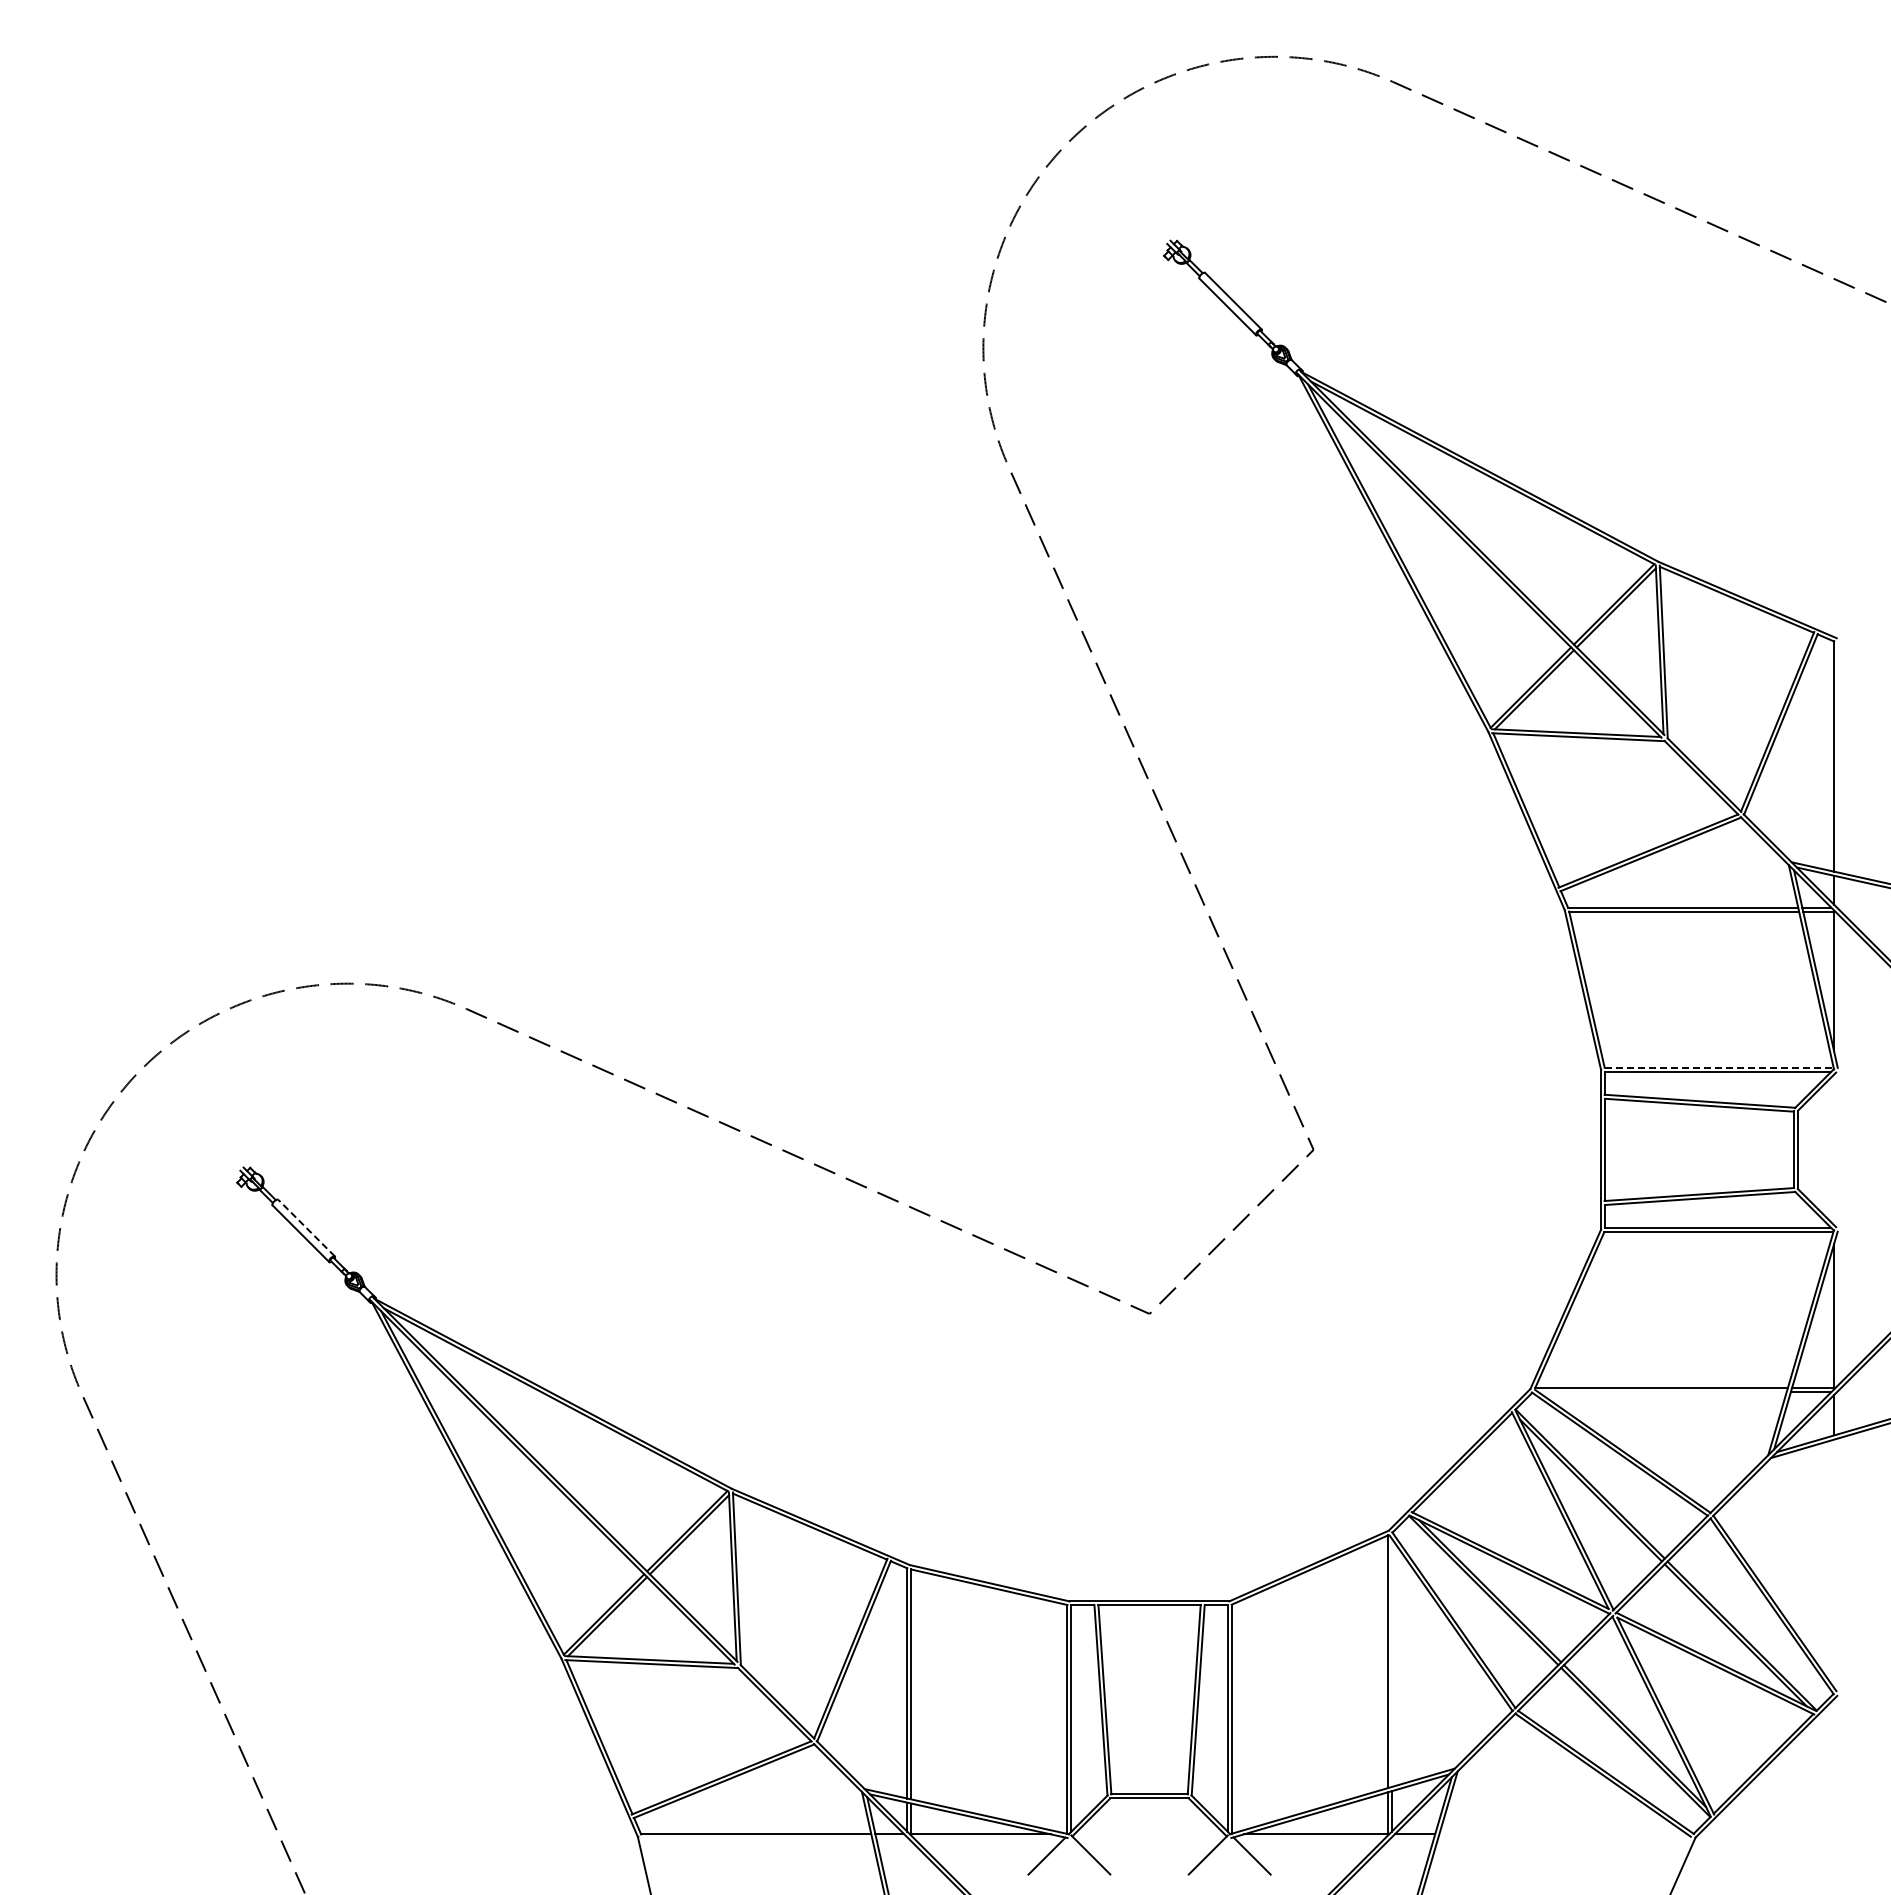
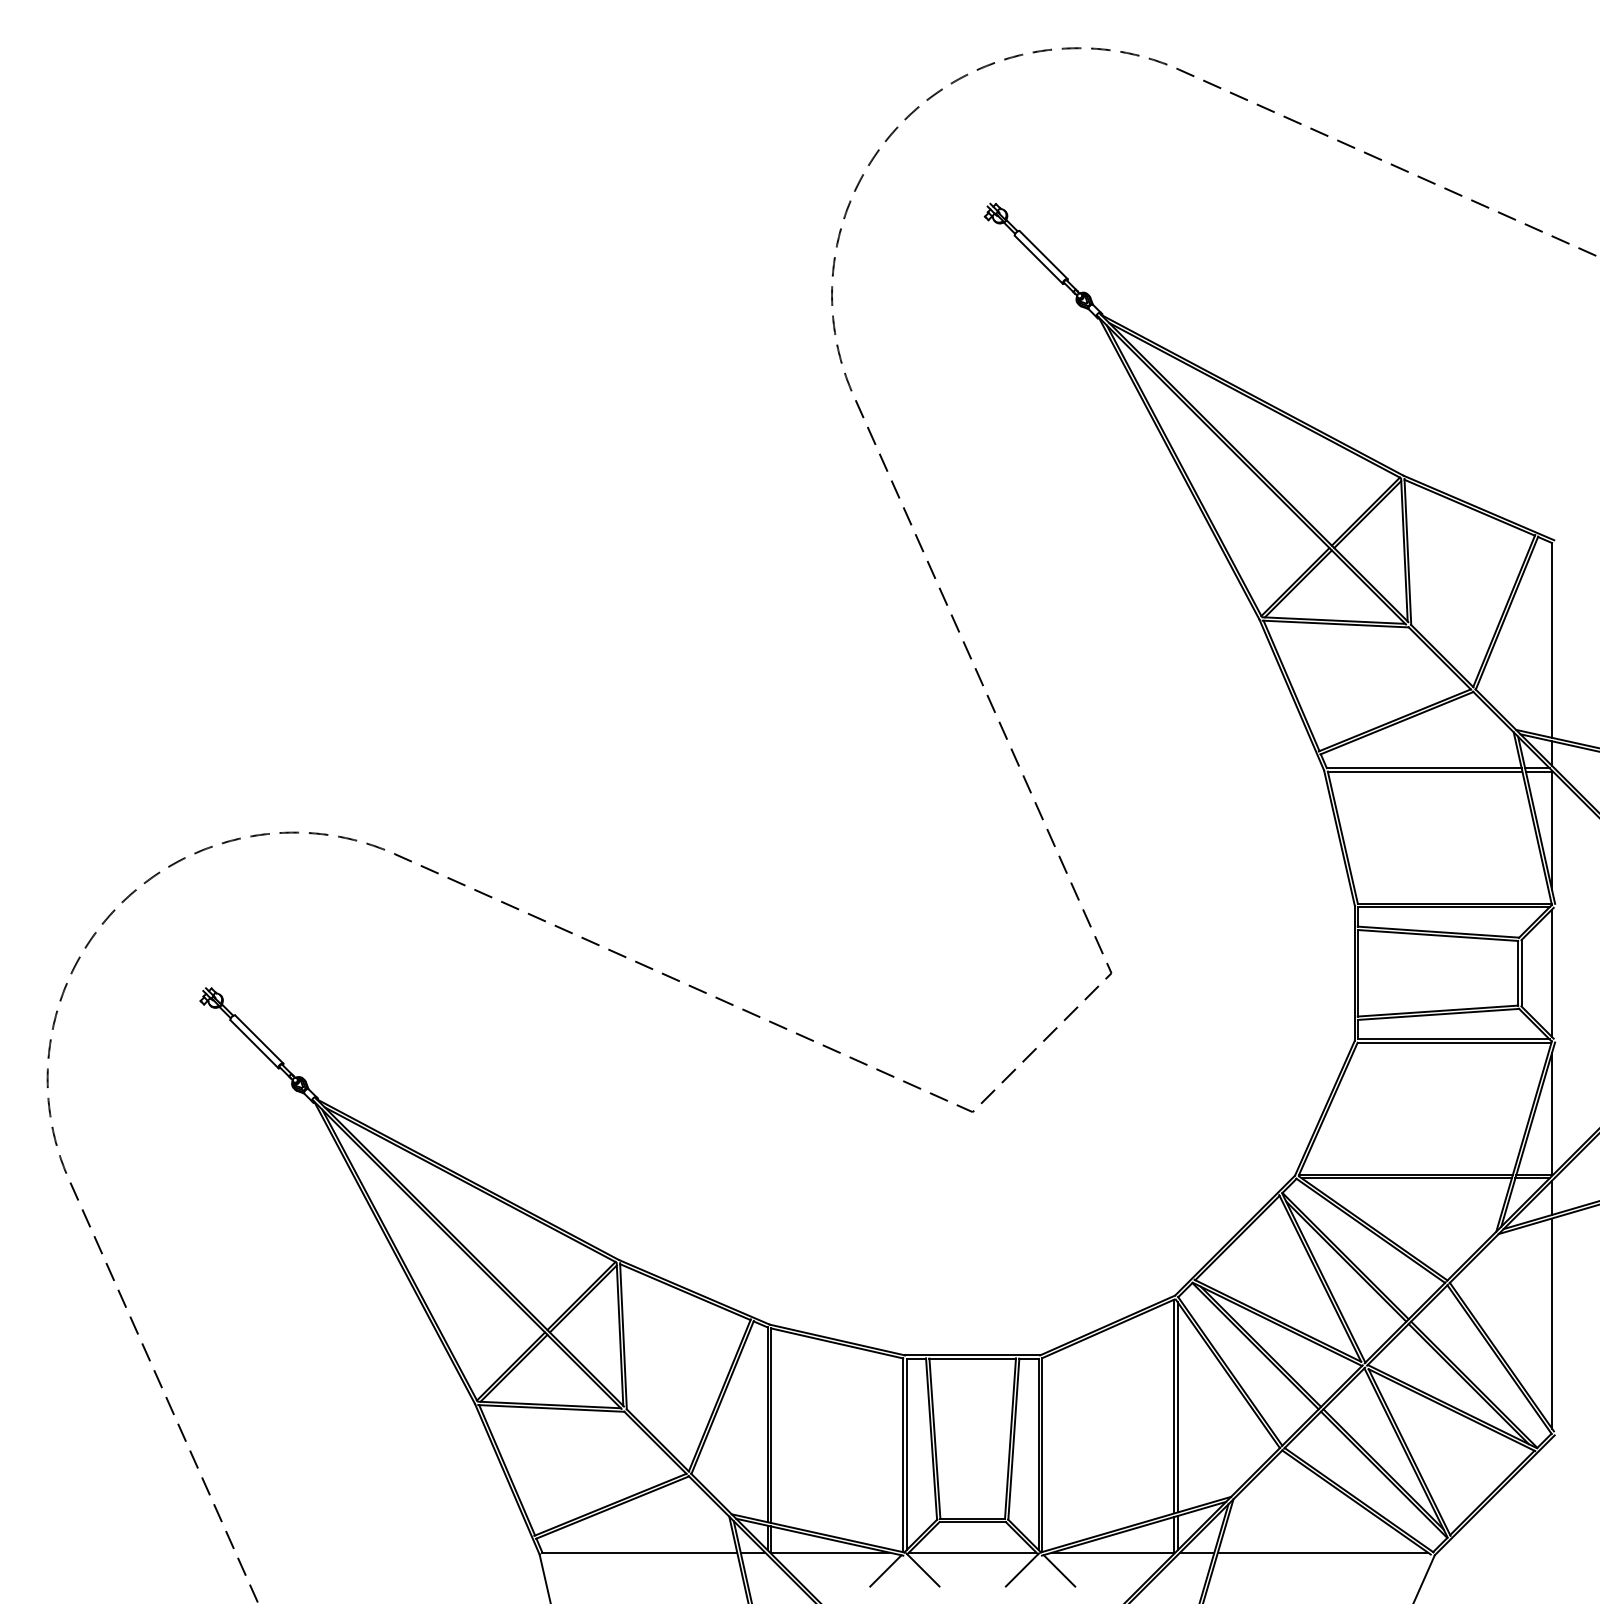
line: (1719, 1067) -> (1455, 903), dashed -> solid
line: (1834, 1149) -> (1552, 972), added
line: (306, 1227) -> (259, 1038), dashed -> solid
line: (1662, 1392) -> (1406, 1178), added
line: (1834, 1563) -> (1552, 1323), added
line: (1391, 1662) -> (1177, 1407), added
line: (1149, 1834) -> (972, 1552), added
line: (1563, 1834) -> (1323, 1552), added

